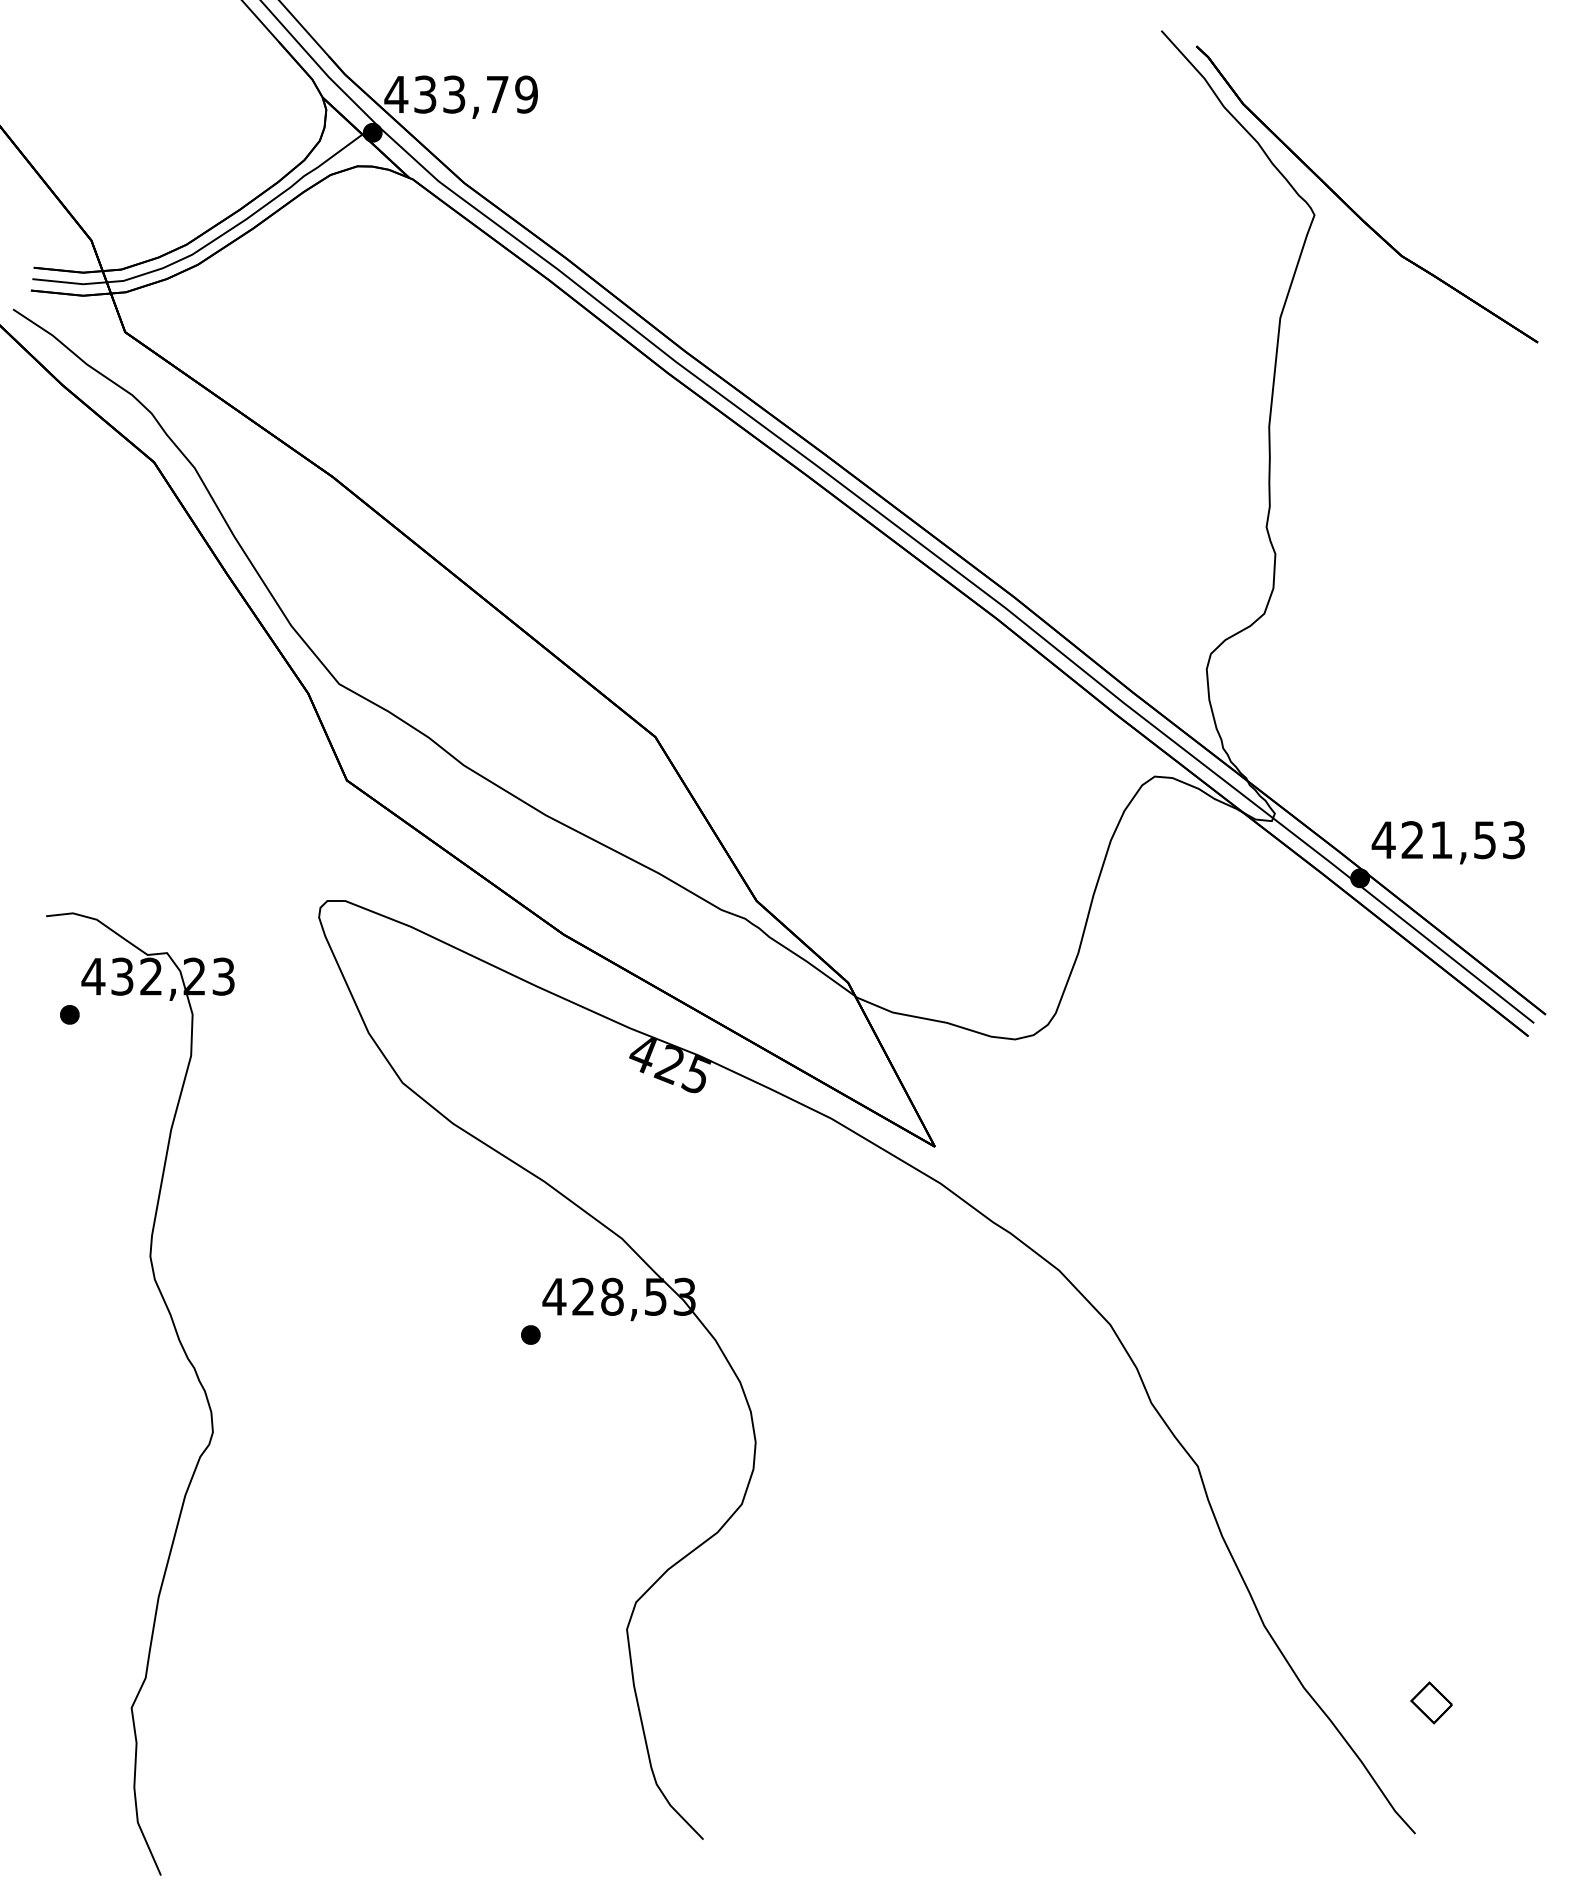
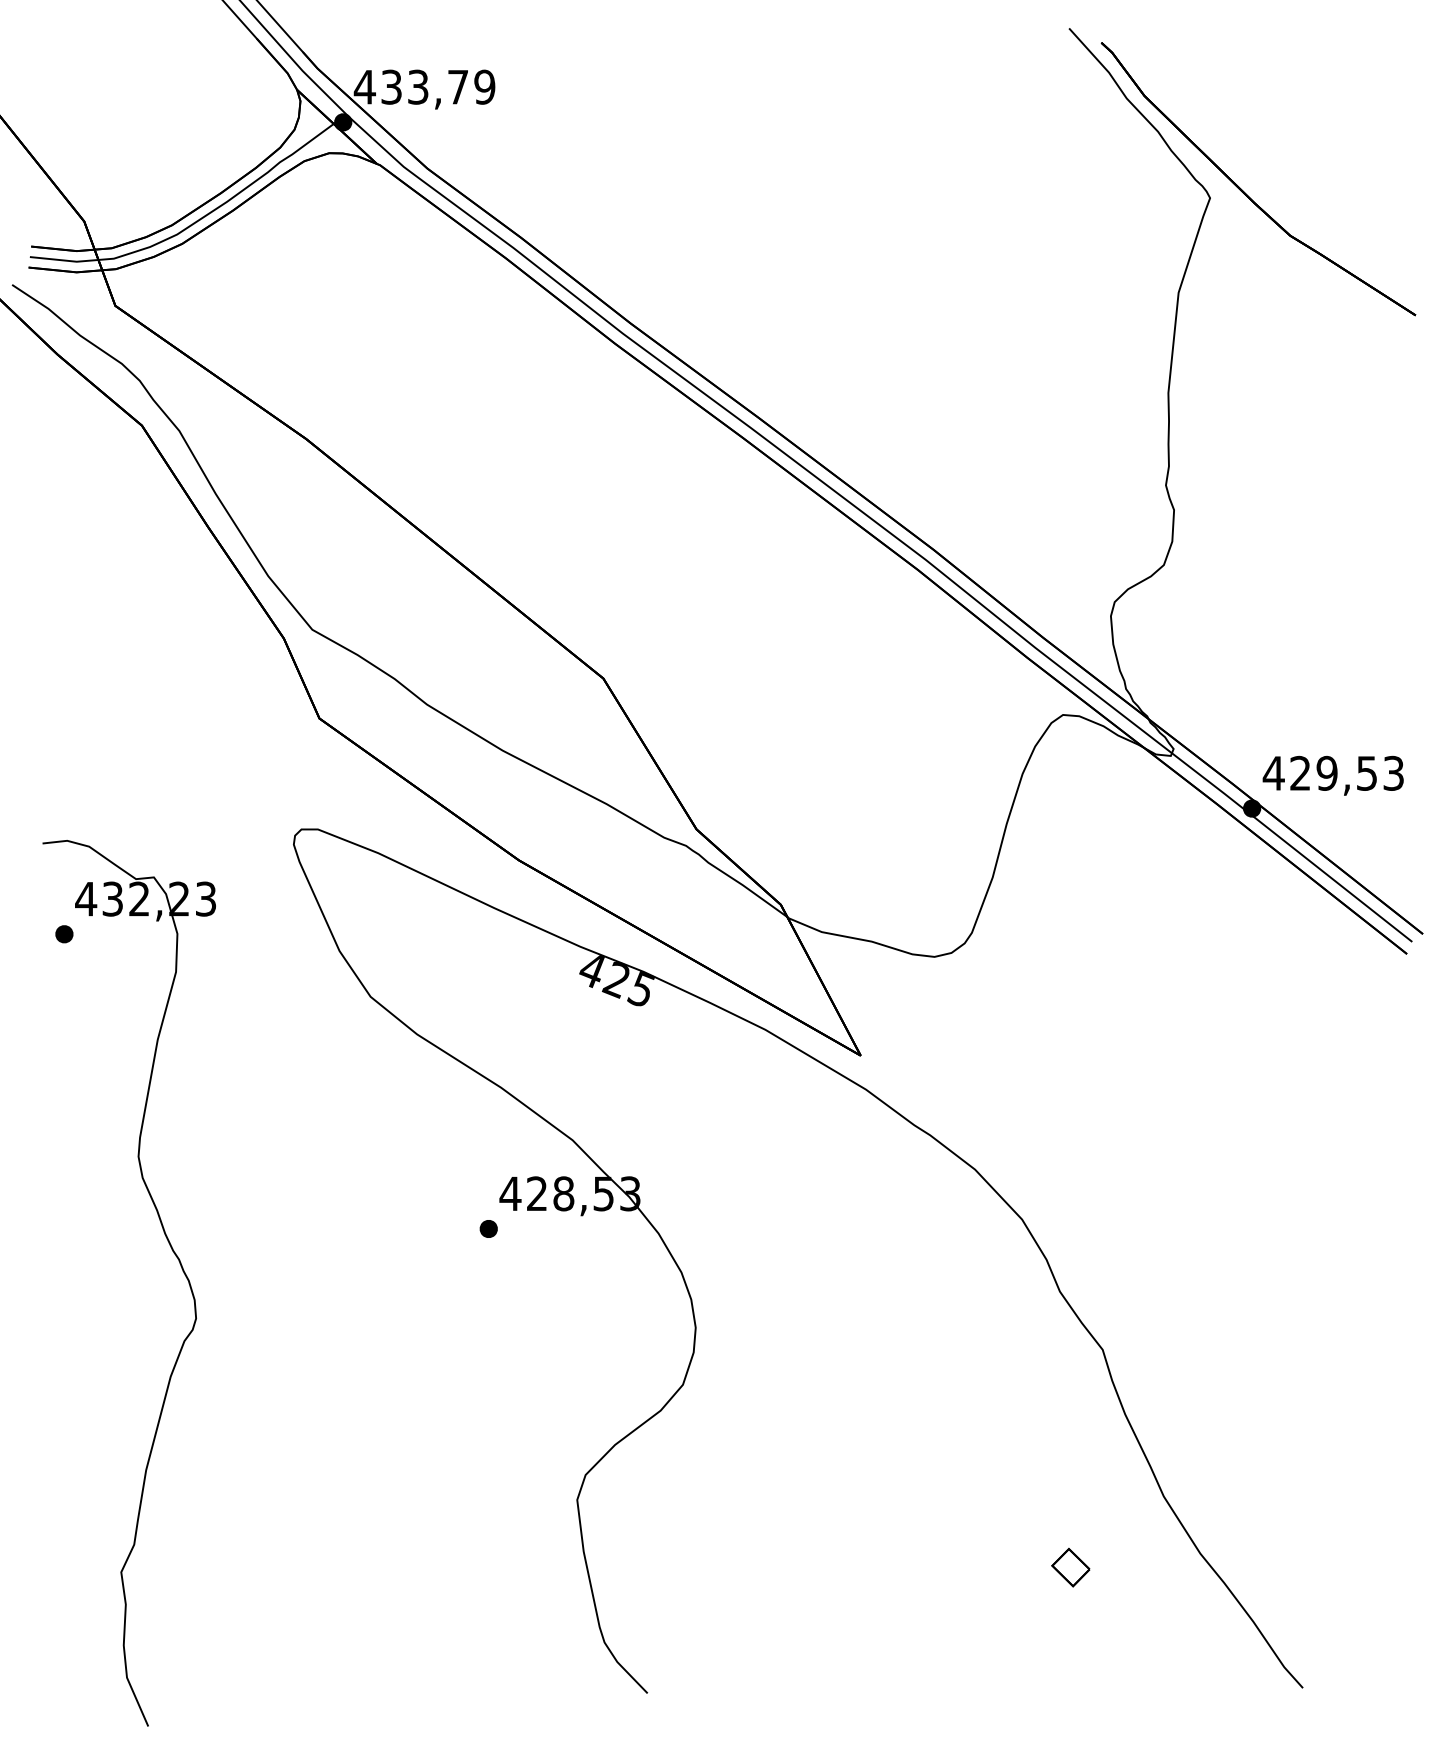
text: (1440, 839) -> (1326, 772), 421,53 -> 429,53
part: (1431, 1702) -> (1070, 1567), moved

